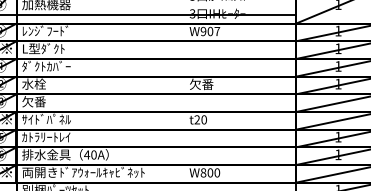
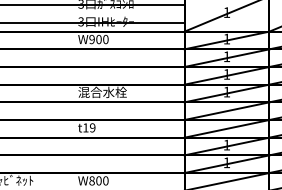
text: (217, 31) -> (106, 39), W907 -> W900
text: (214, 84) -> (103, 92), 欠番 -> 混合水栓
text: (200, 119) -> (89, 127), t20 -> t19

